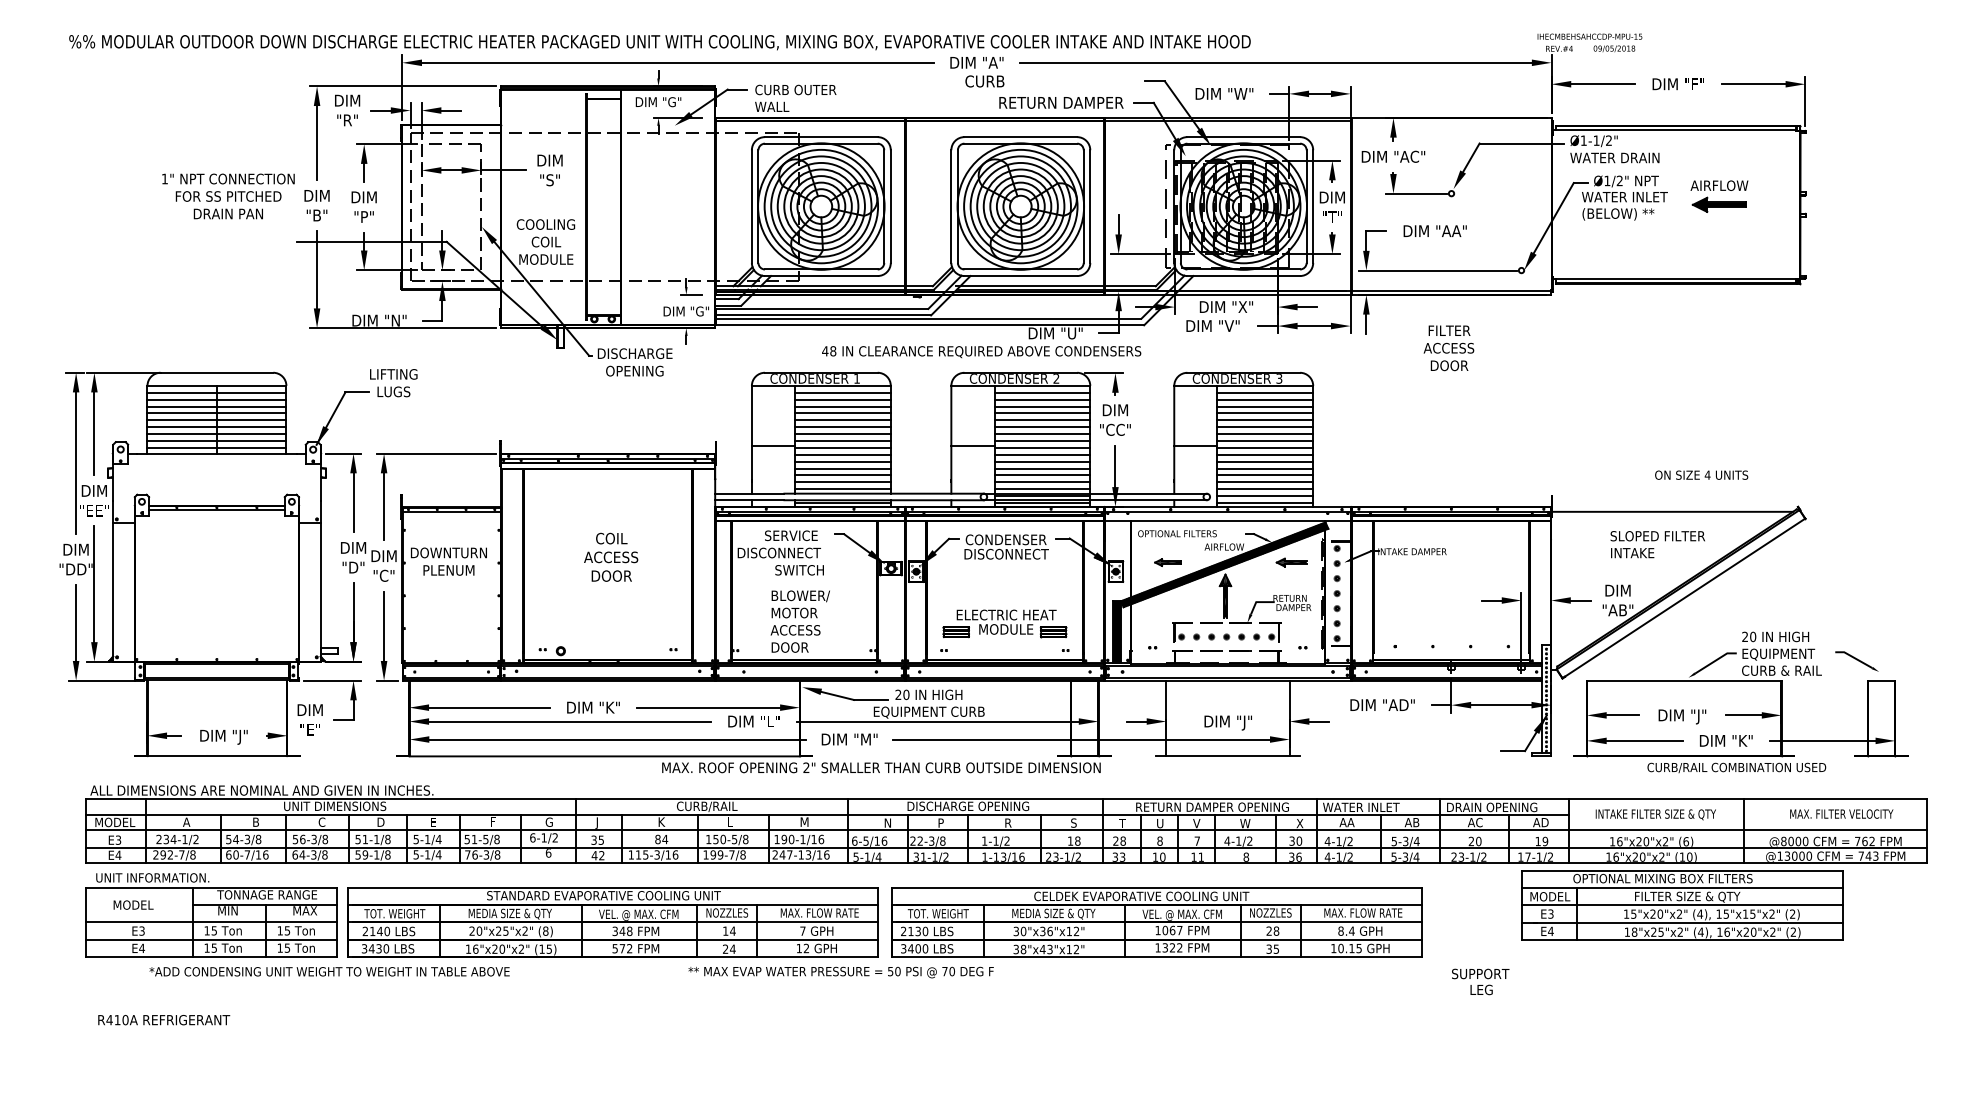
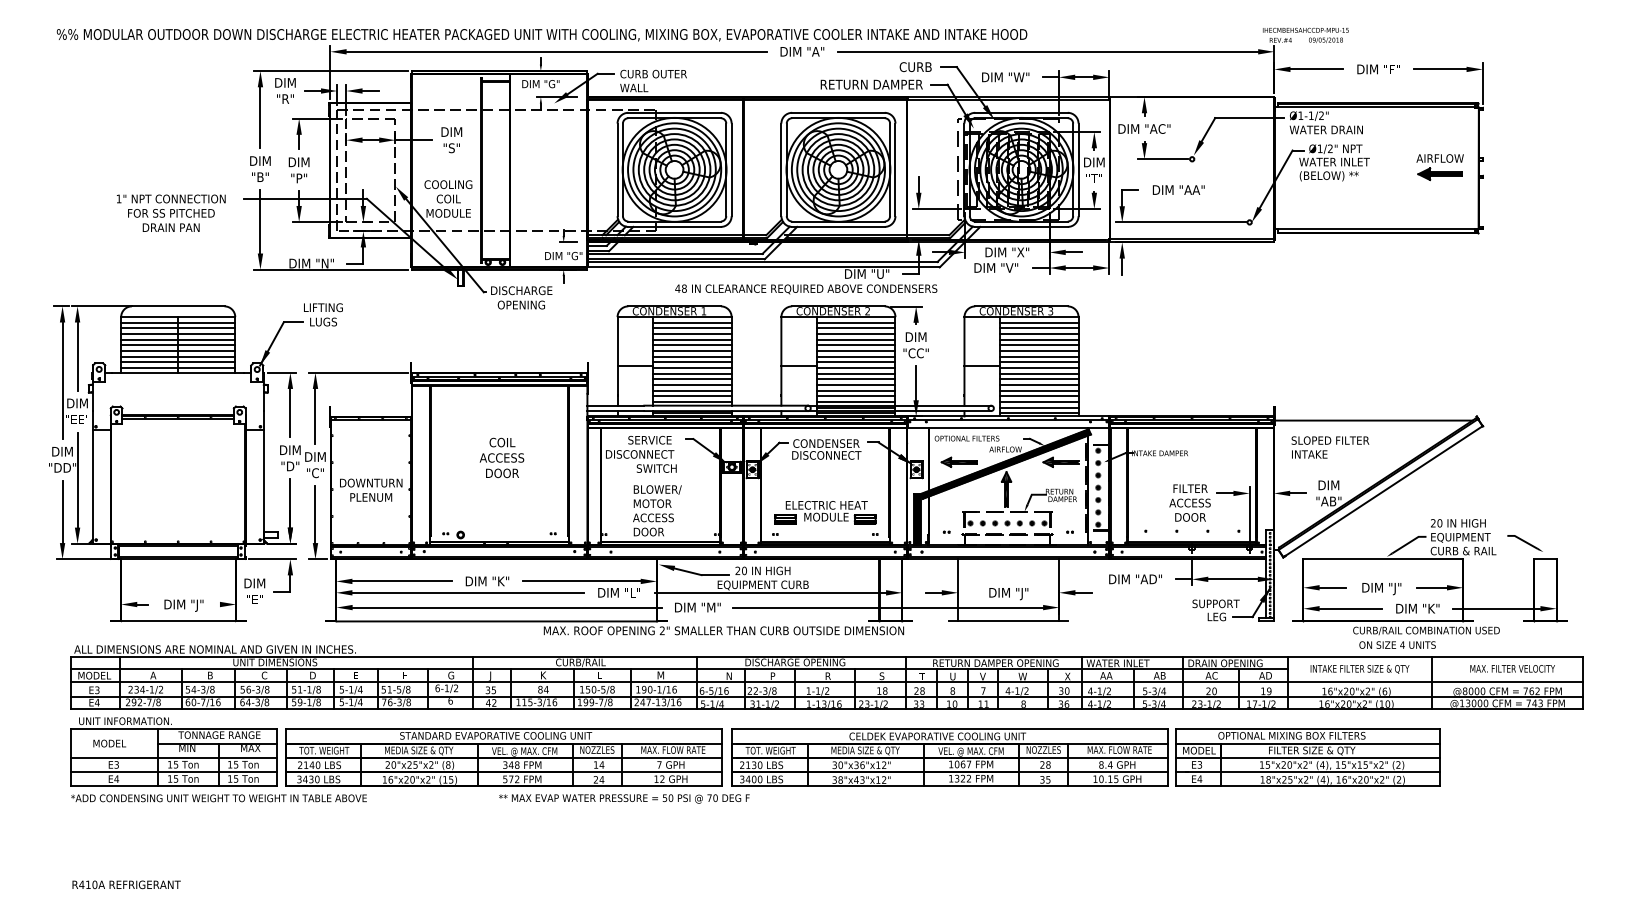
text: (984, 81) -> (915, 67), moved
text: (228, 196) -> (171, 213), moved
part: (1719, 196) -> (1440, 167), moved
text: (1448, 348) -> (1189, 503), moved
text: (1701, 474) -> (1397, 644), moved
text: (1657, 544) -> (1330, 447), moved
text: (448, 561) -> (370, 490), moved
part: (1167, 562) -> (958, 462), size x1.67
part: (1291, 562) -> (1060, 462), size x1.43
part: (1682, 905) -> (1307, 757), moved
text: (329, 971) -> (218, 798), moved
text: (840, 972) -> (623, 798), moved
text: (1480, 981) -> (1215, 610), moved
text: (164, 1020) -> (126, 885), moved

